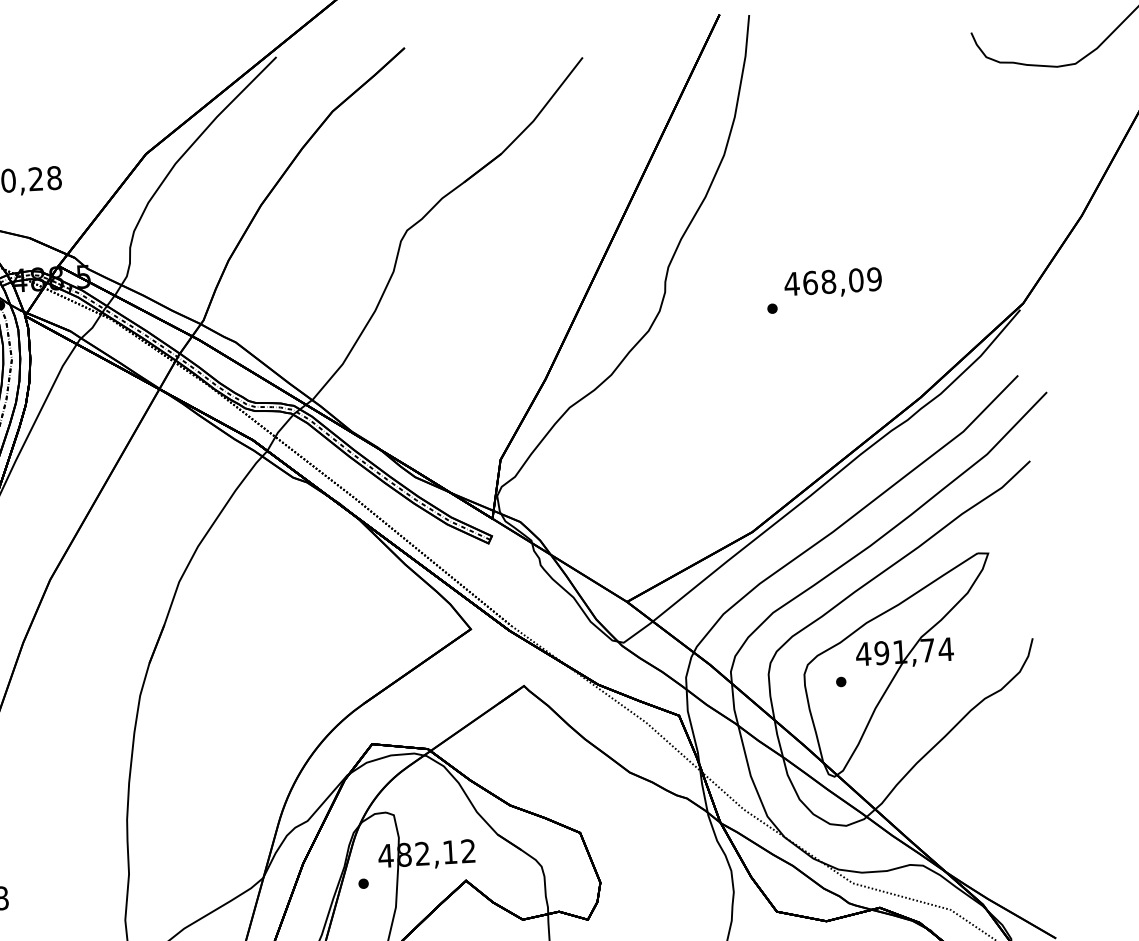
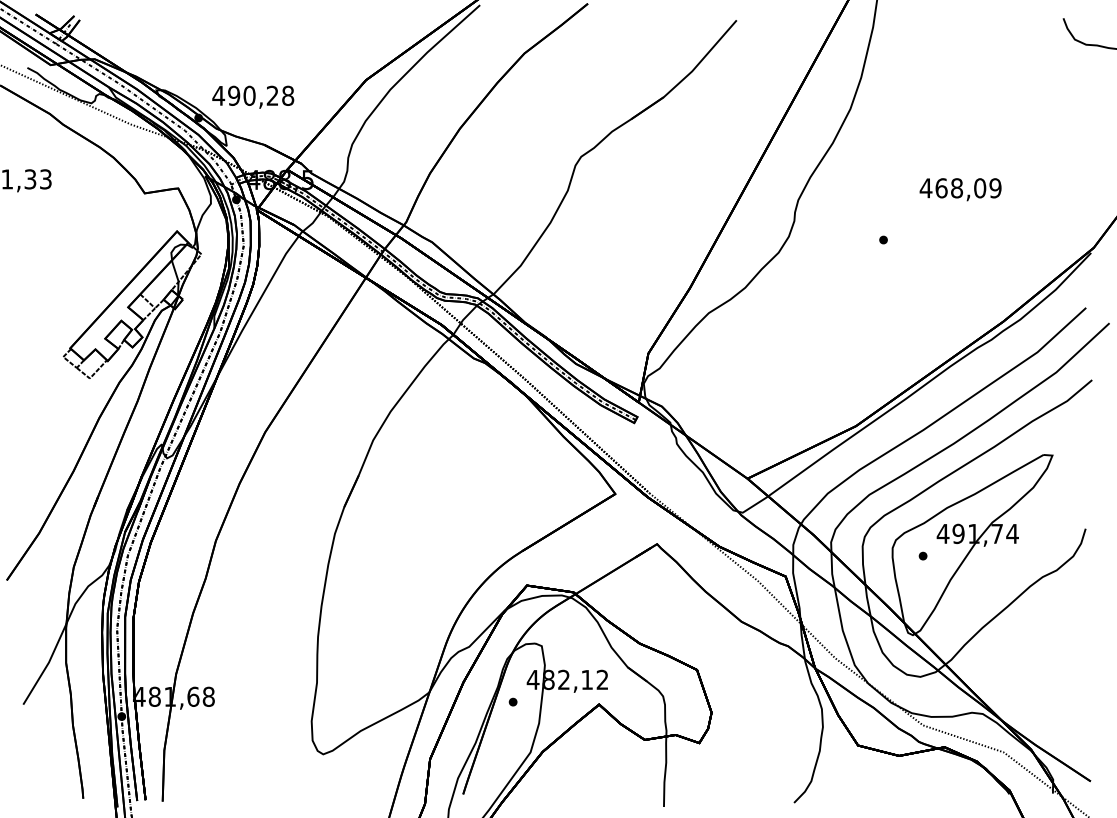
text: (833, 283) -> (960, 189), moved

